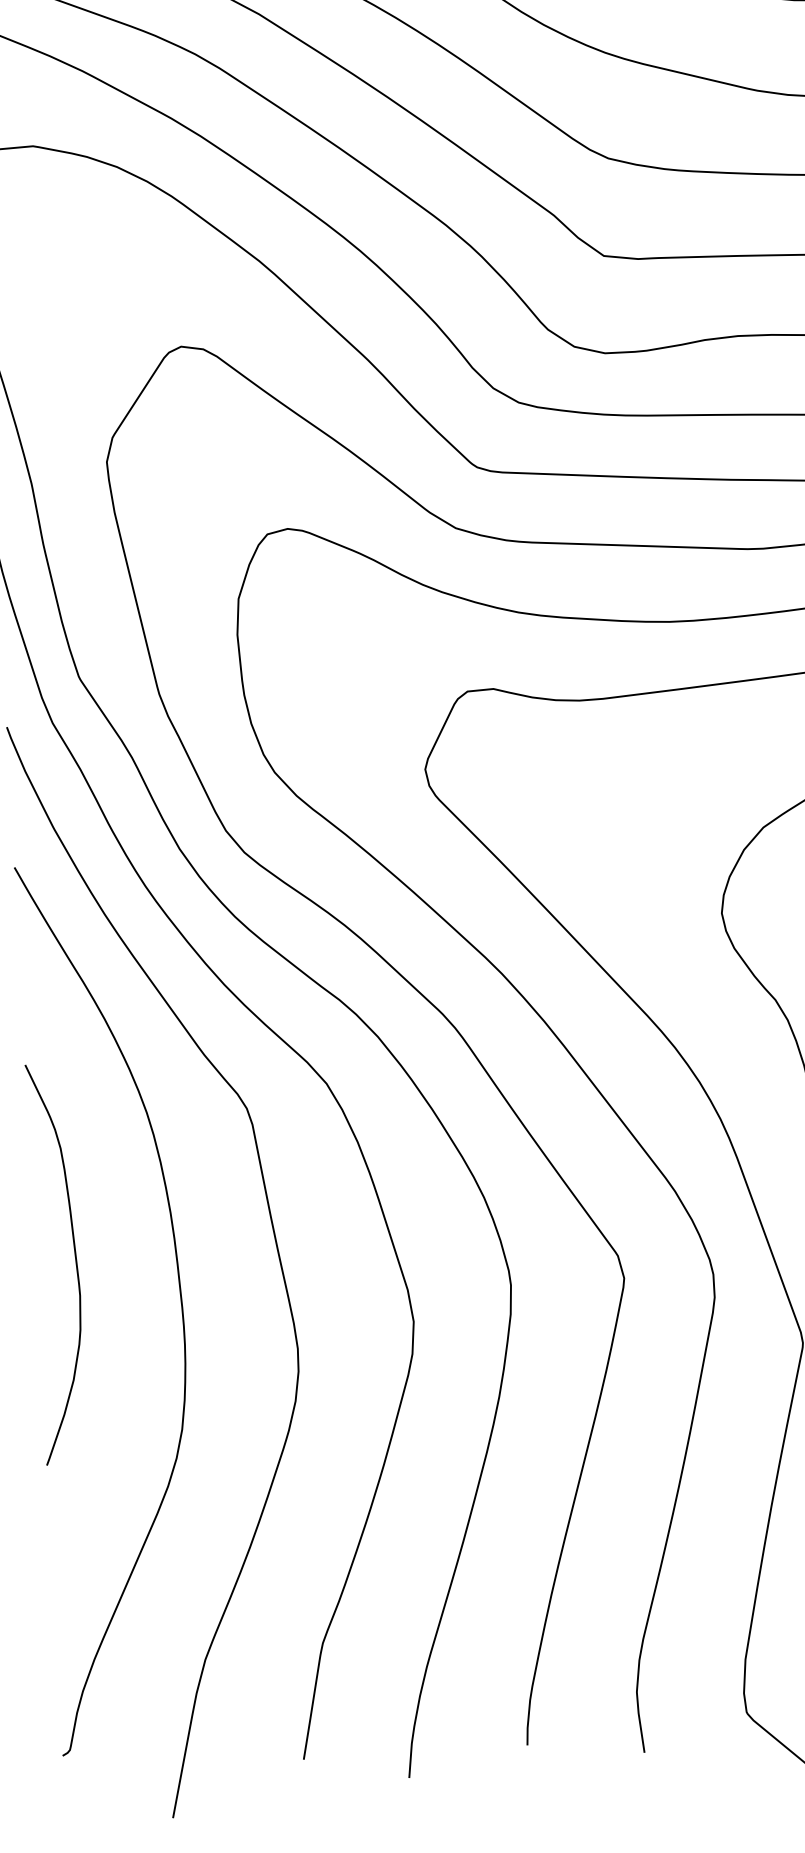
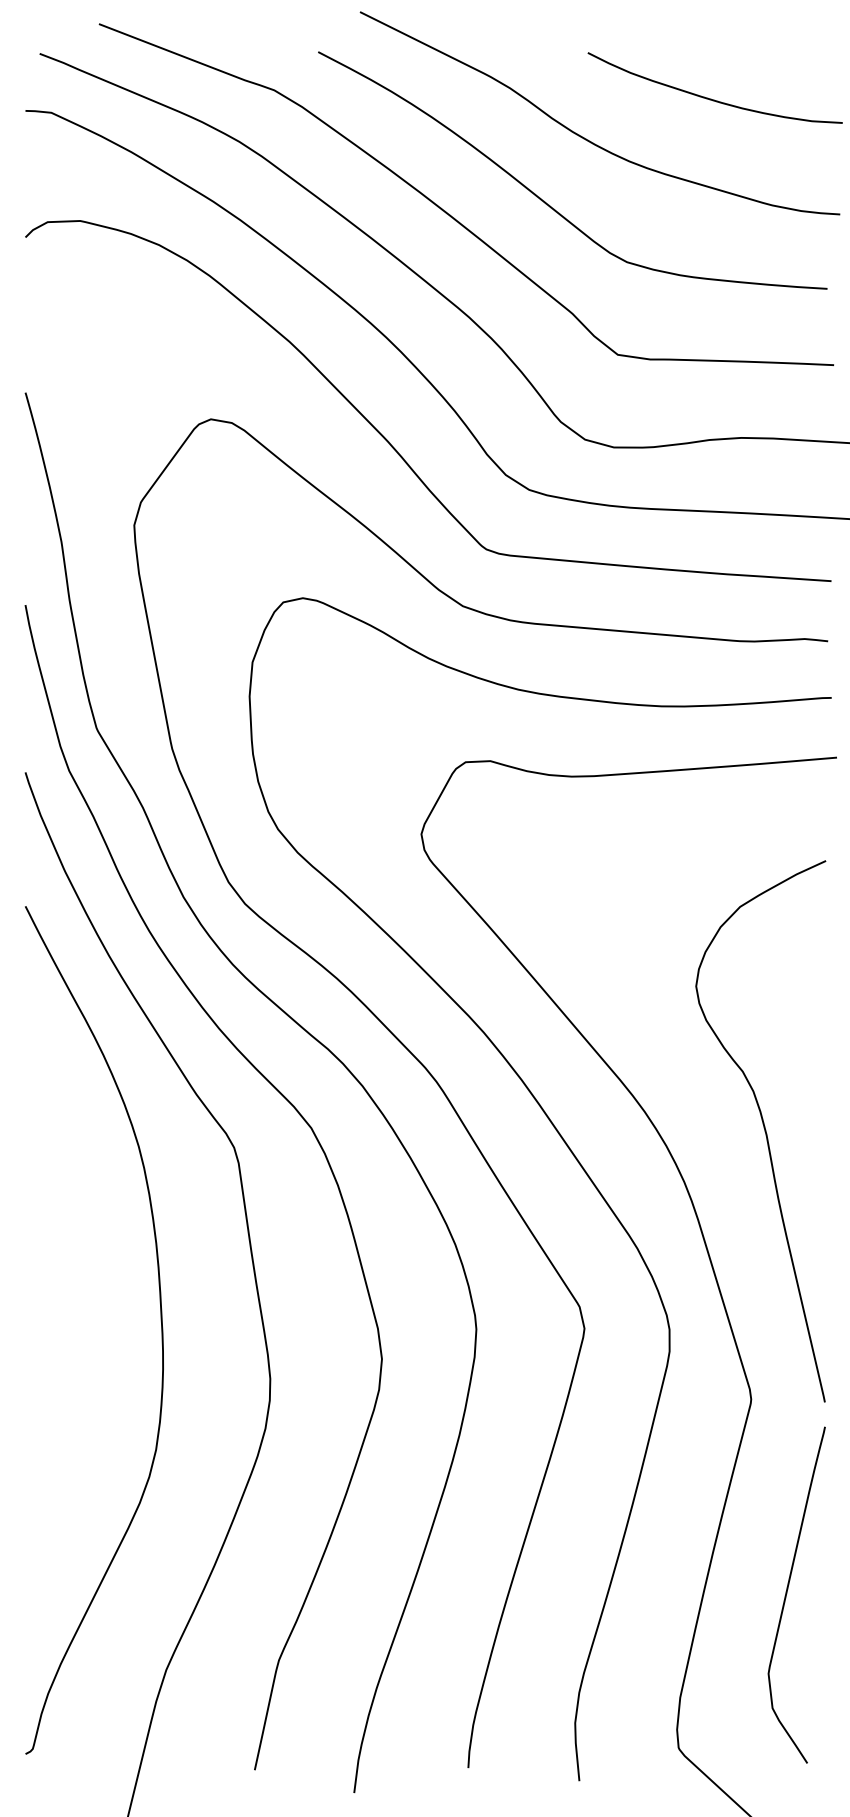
curve: (74, 1257) -> (62, 1280), removed

